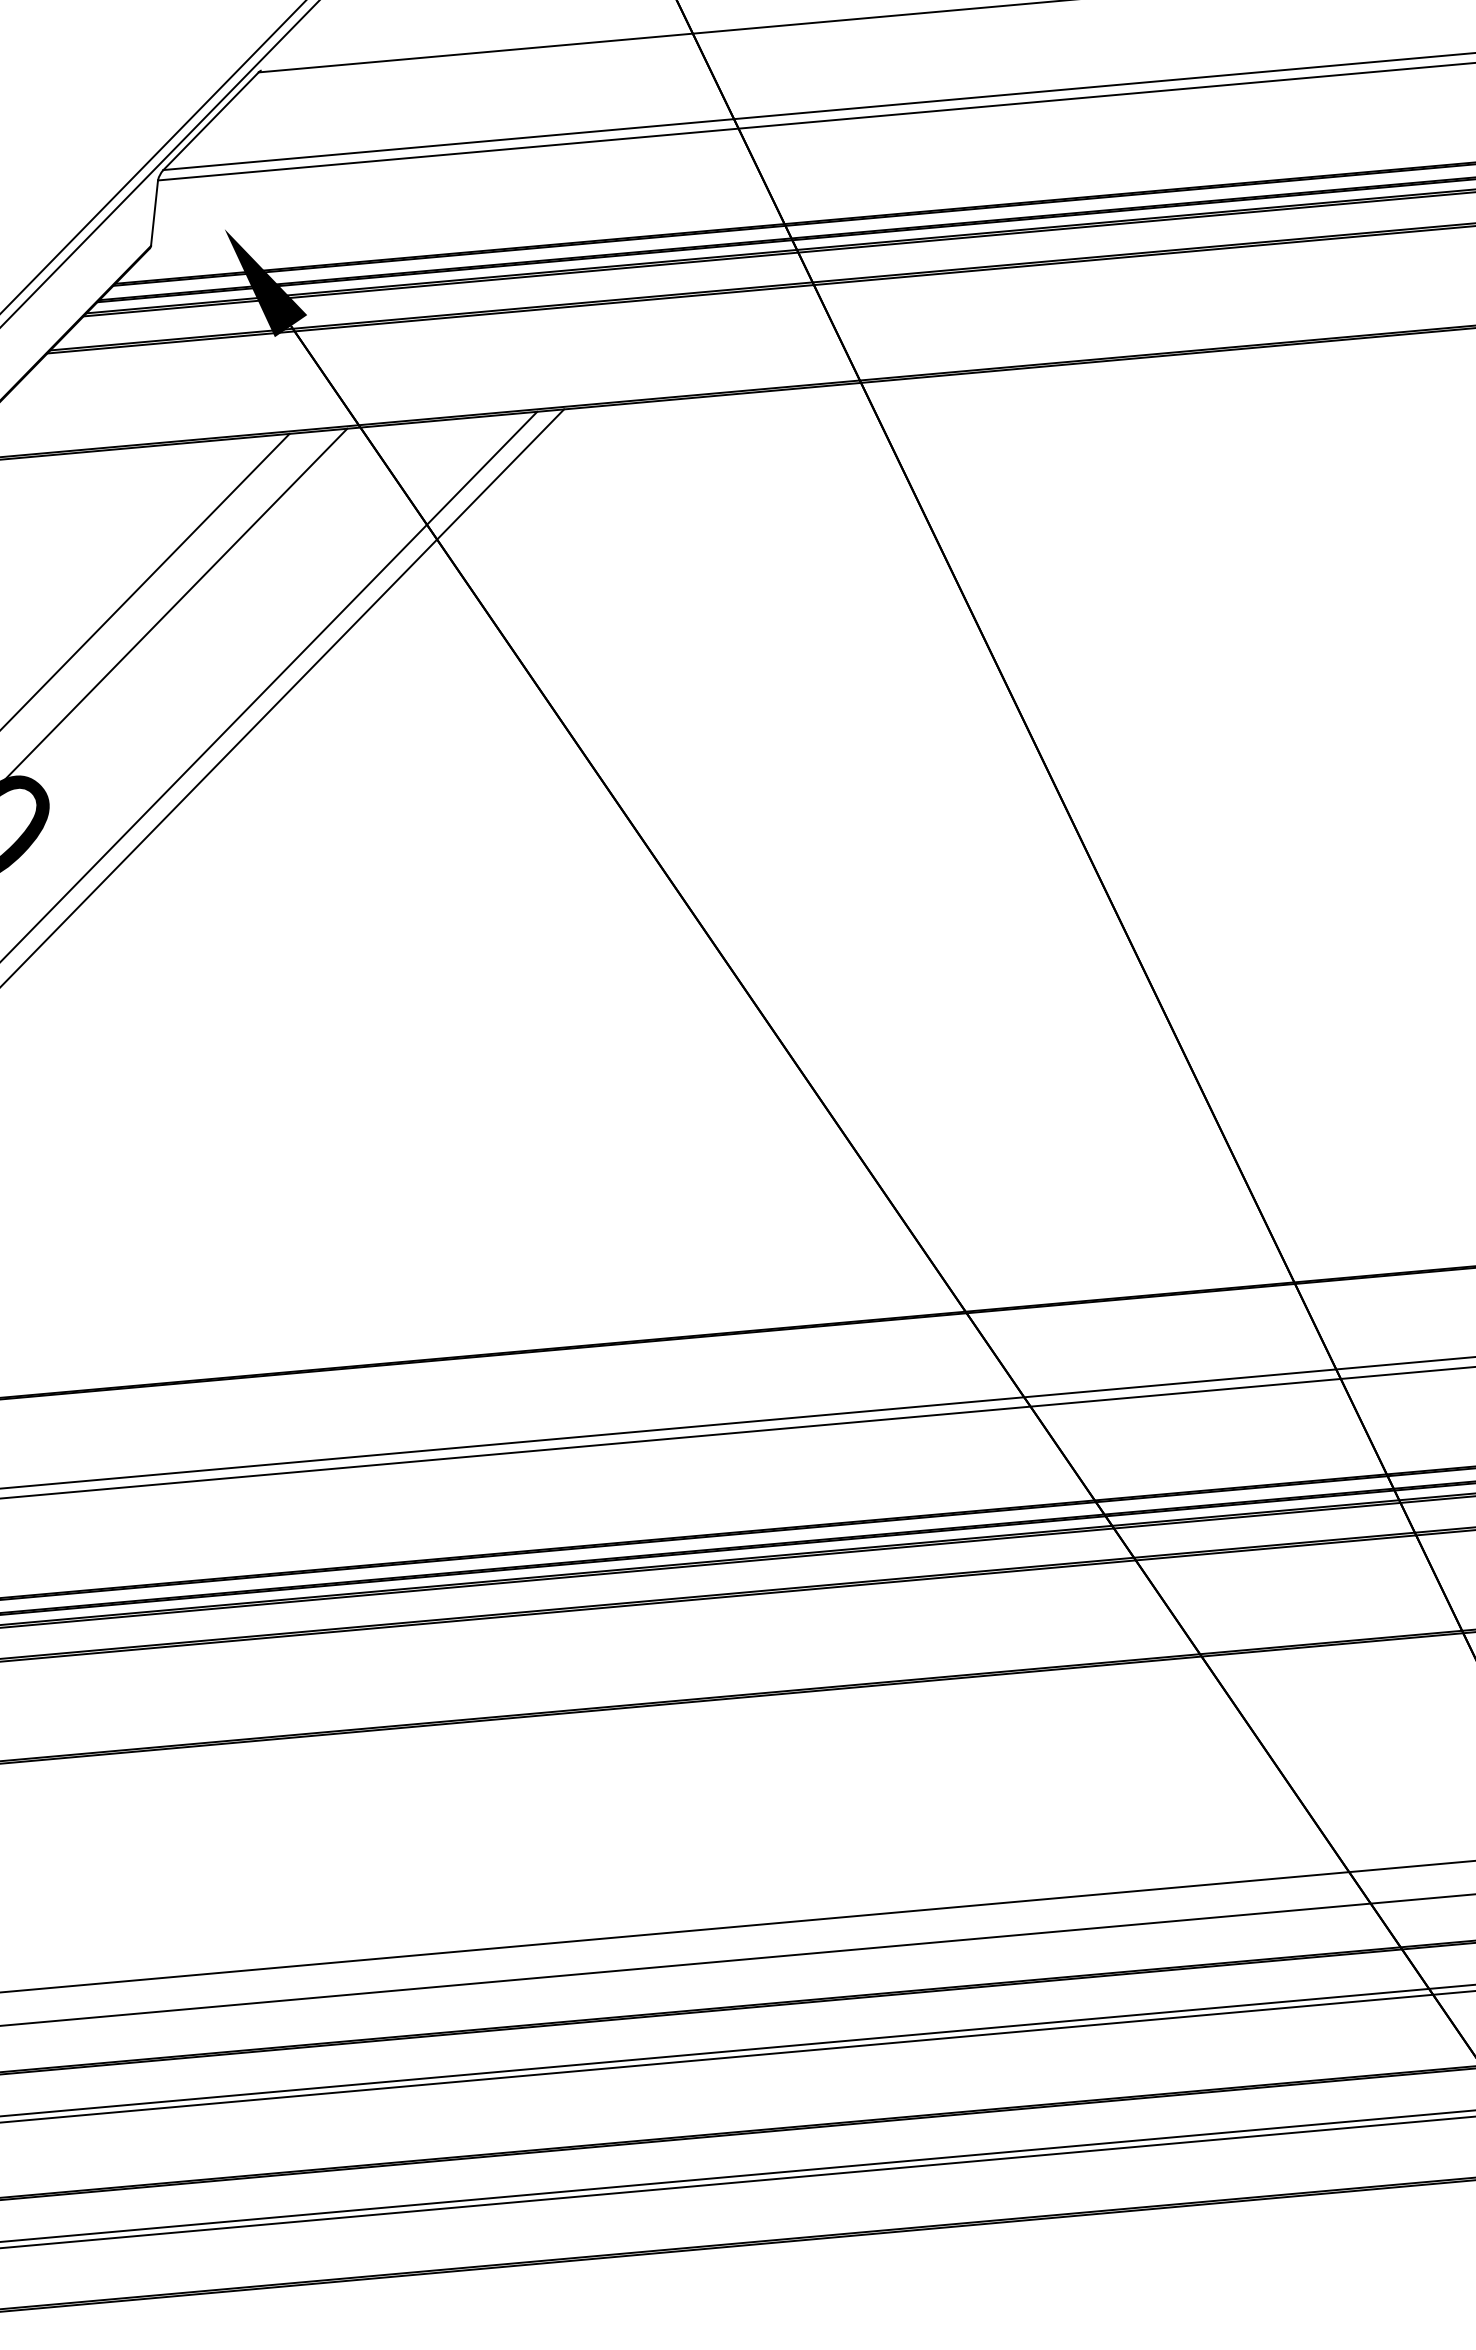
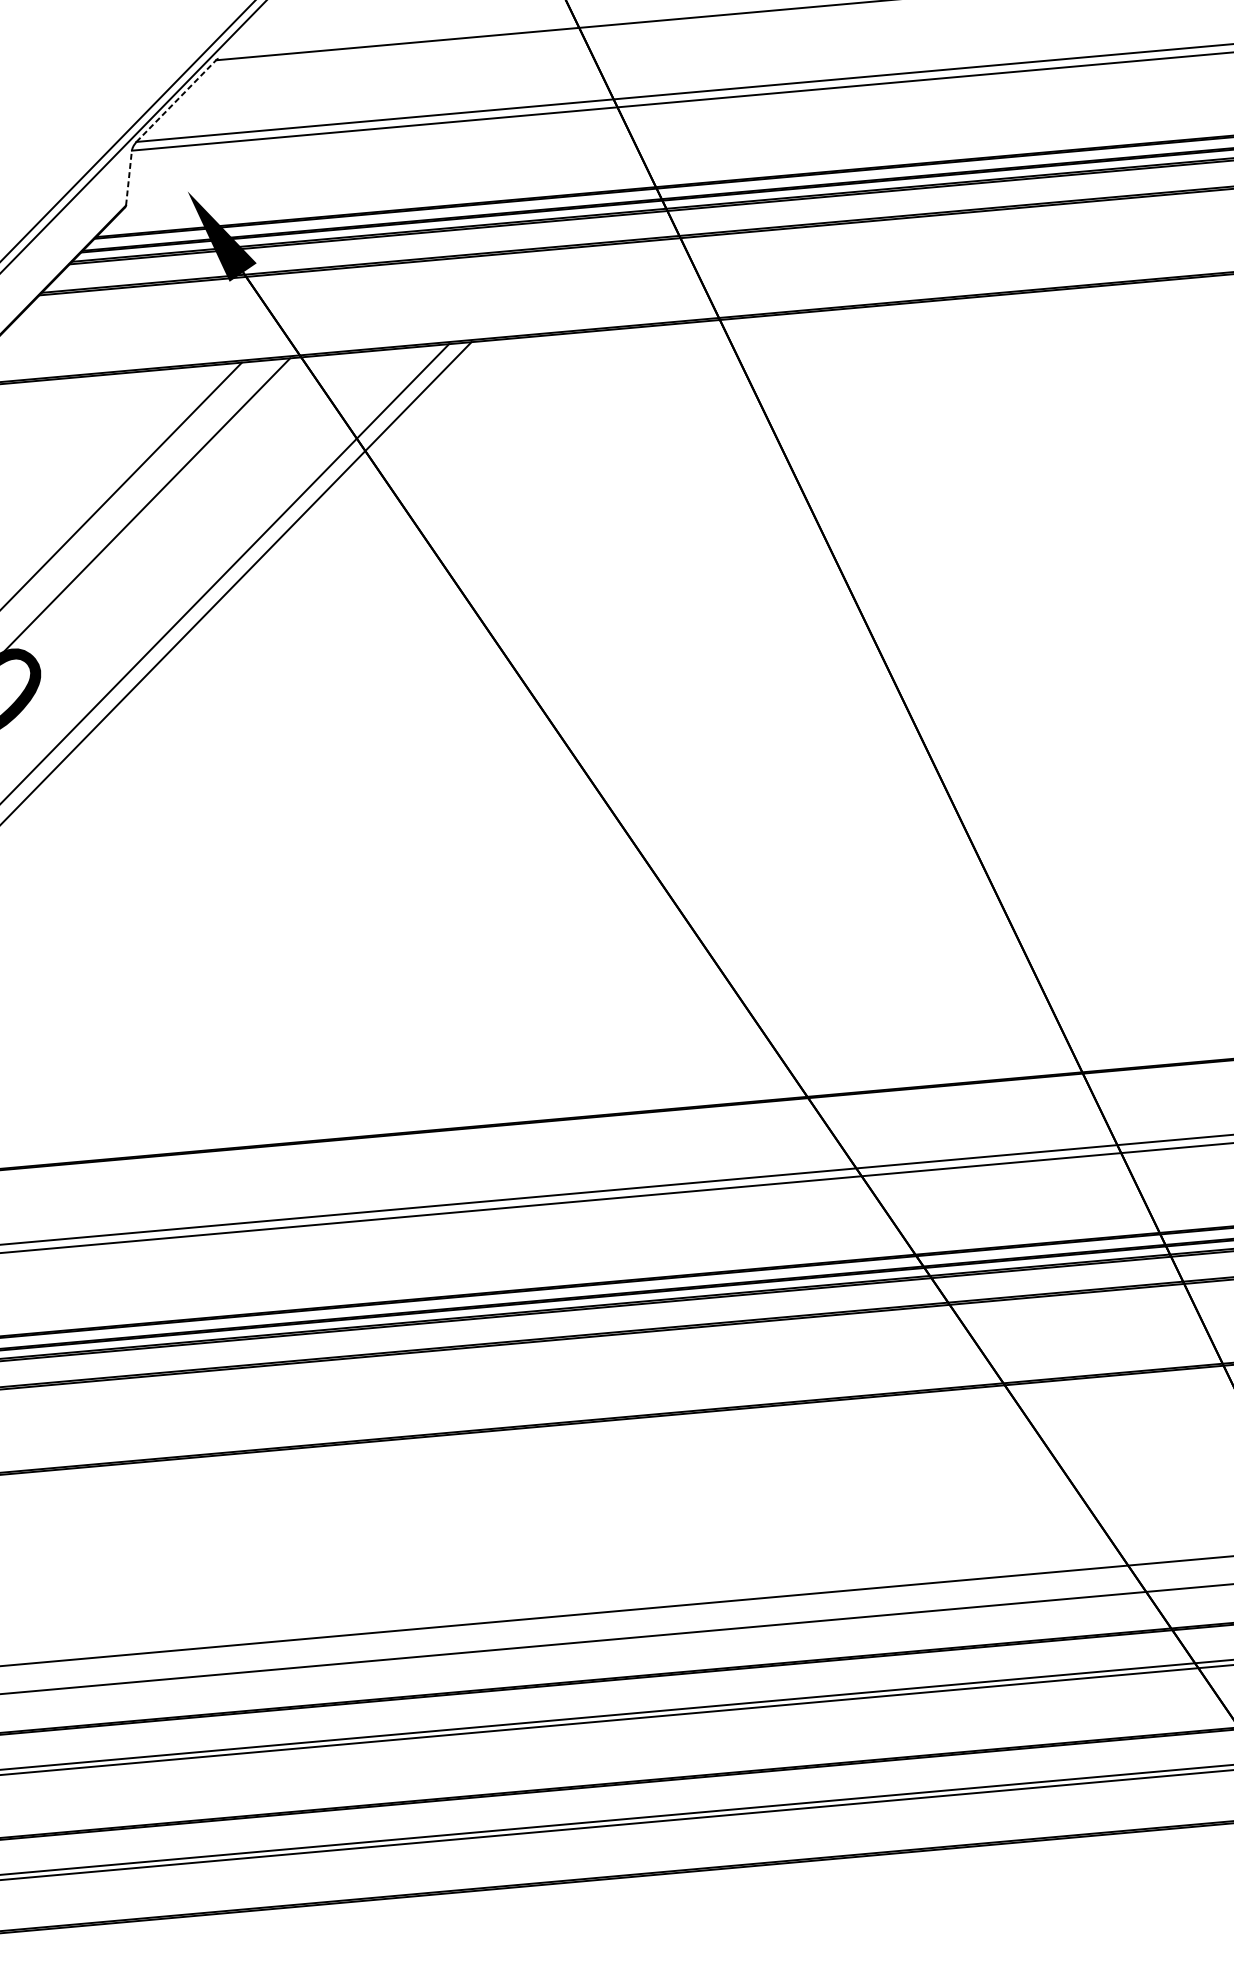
line: (211, 120) -> (176, 100), solid -> dashed
line: (154, 213) -> (128, 178), solid -> dashed

